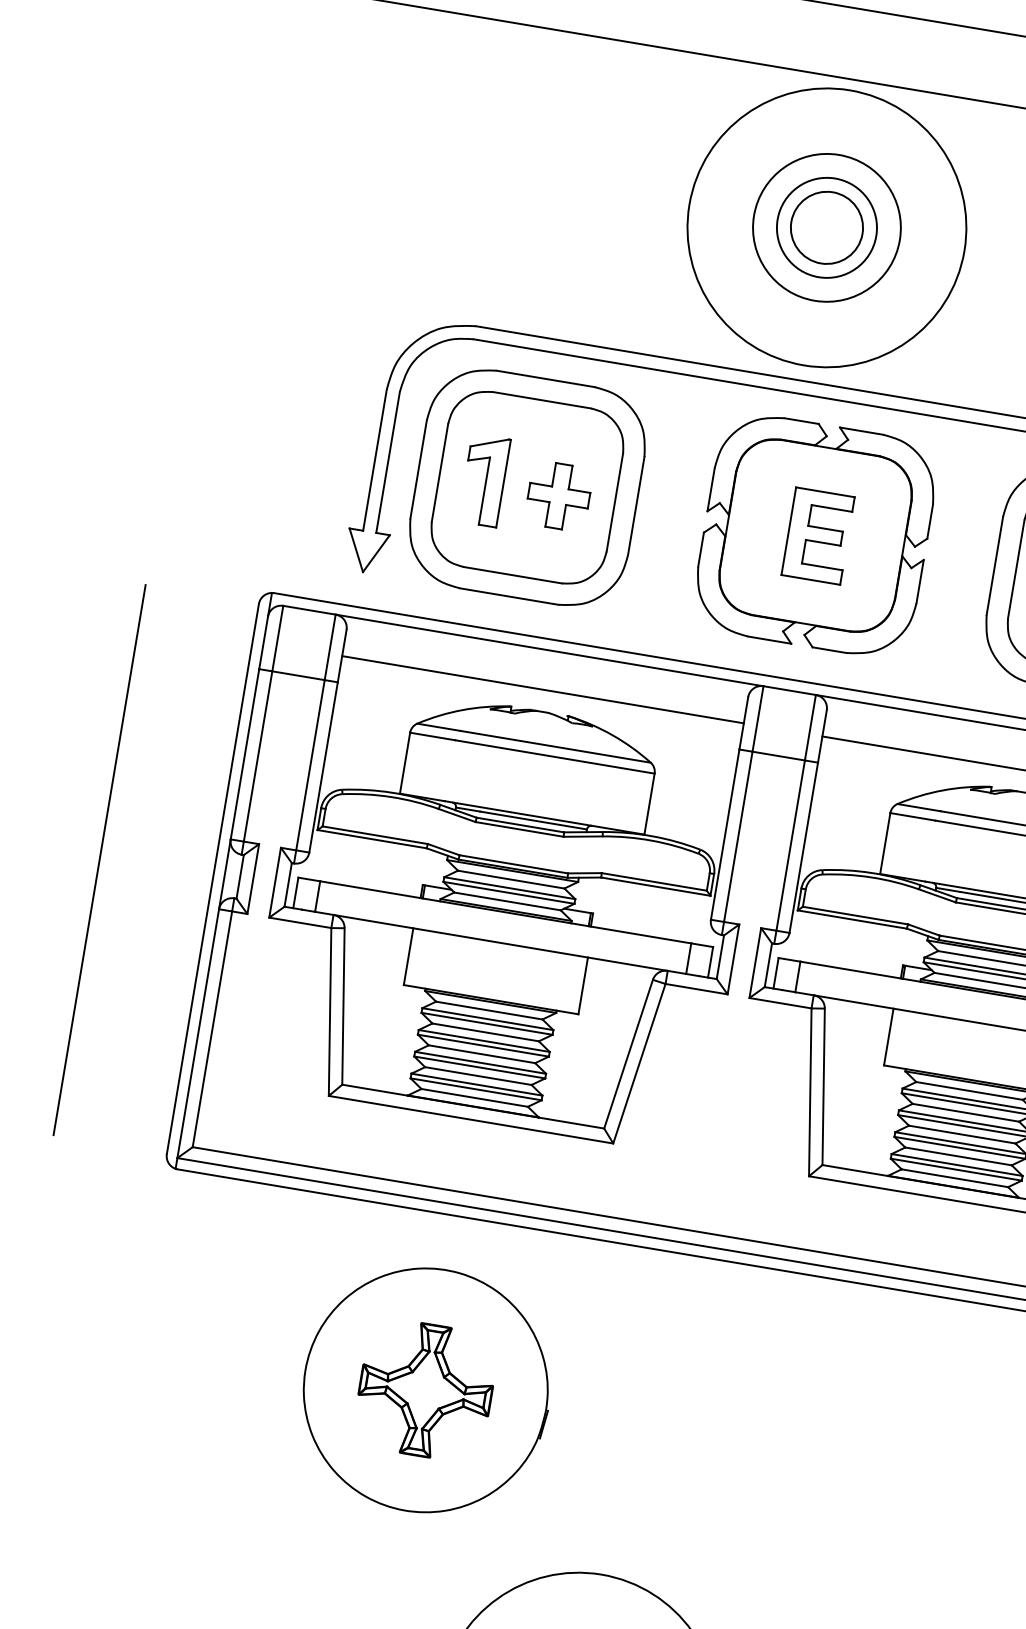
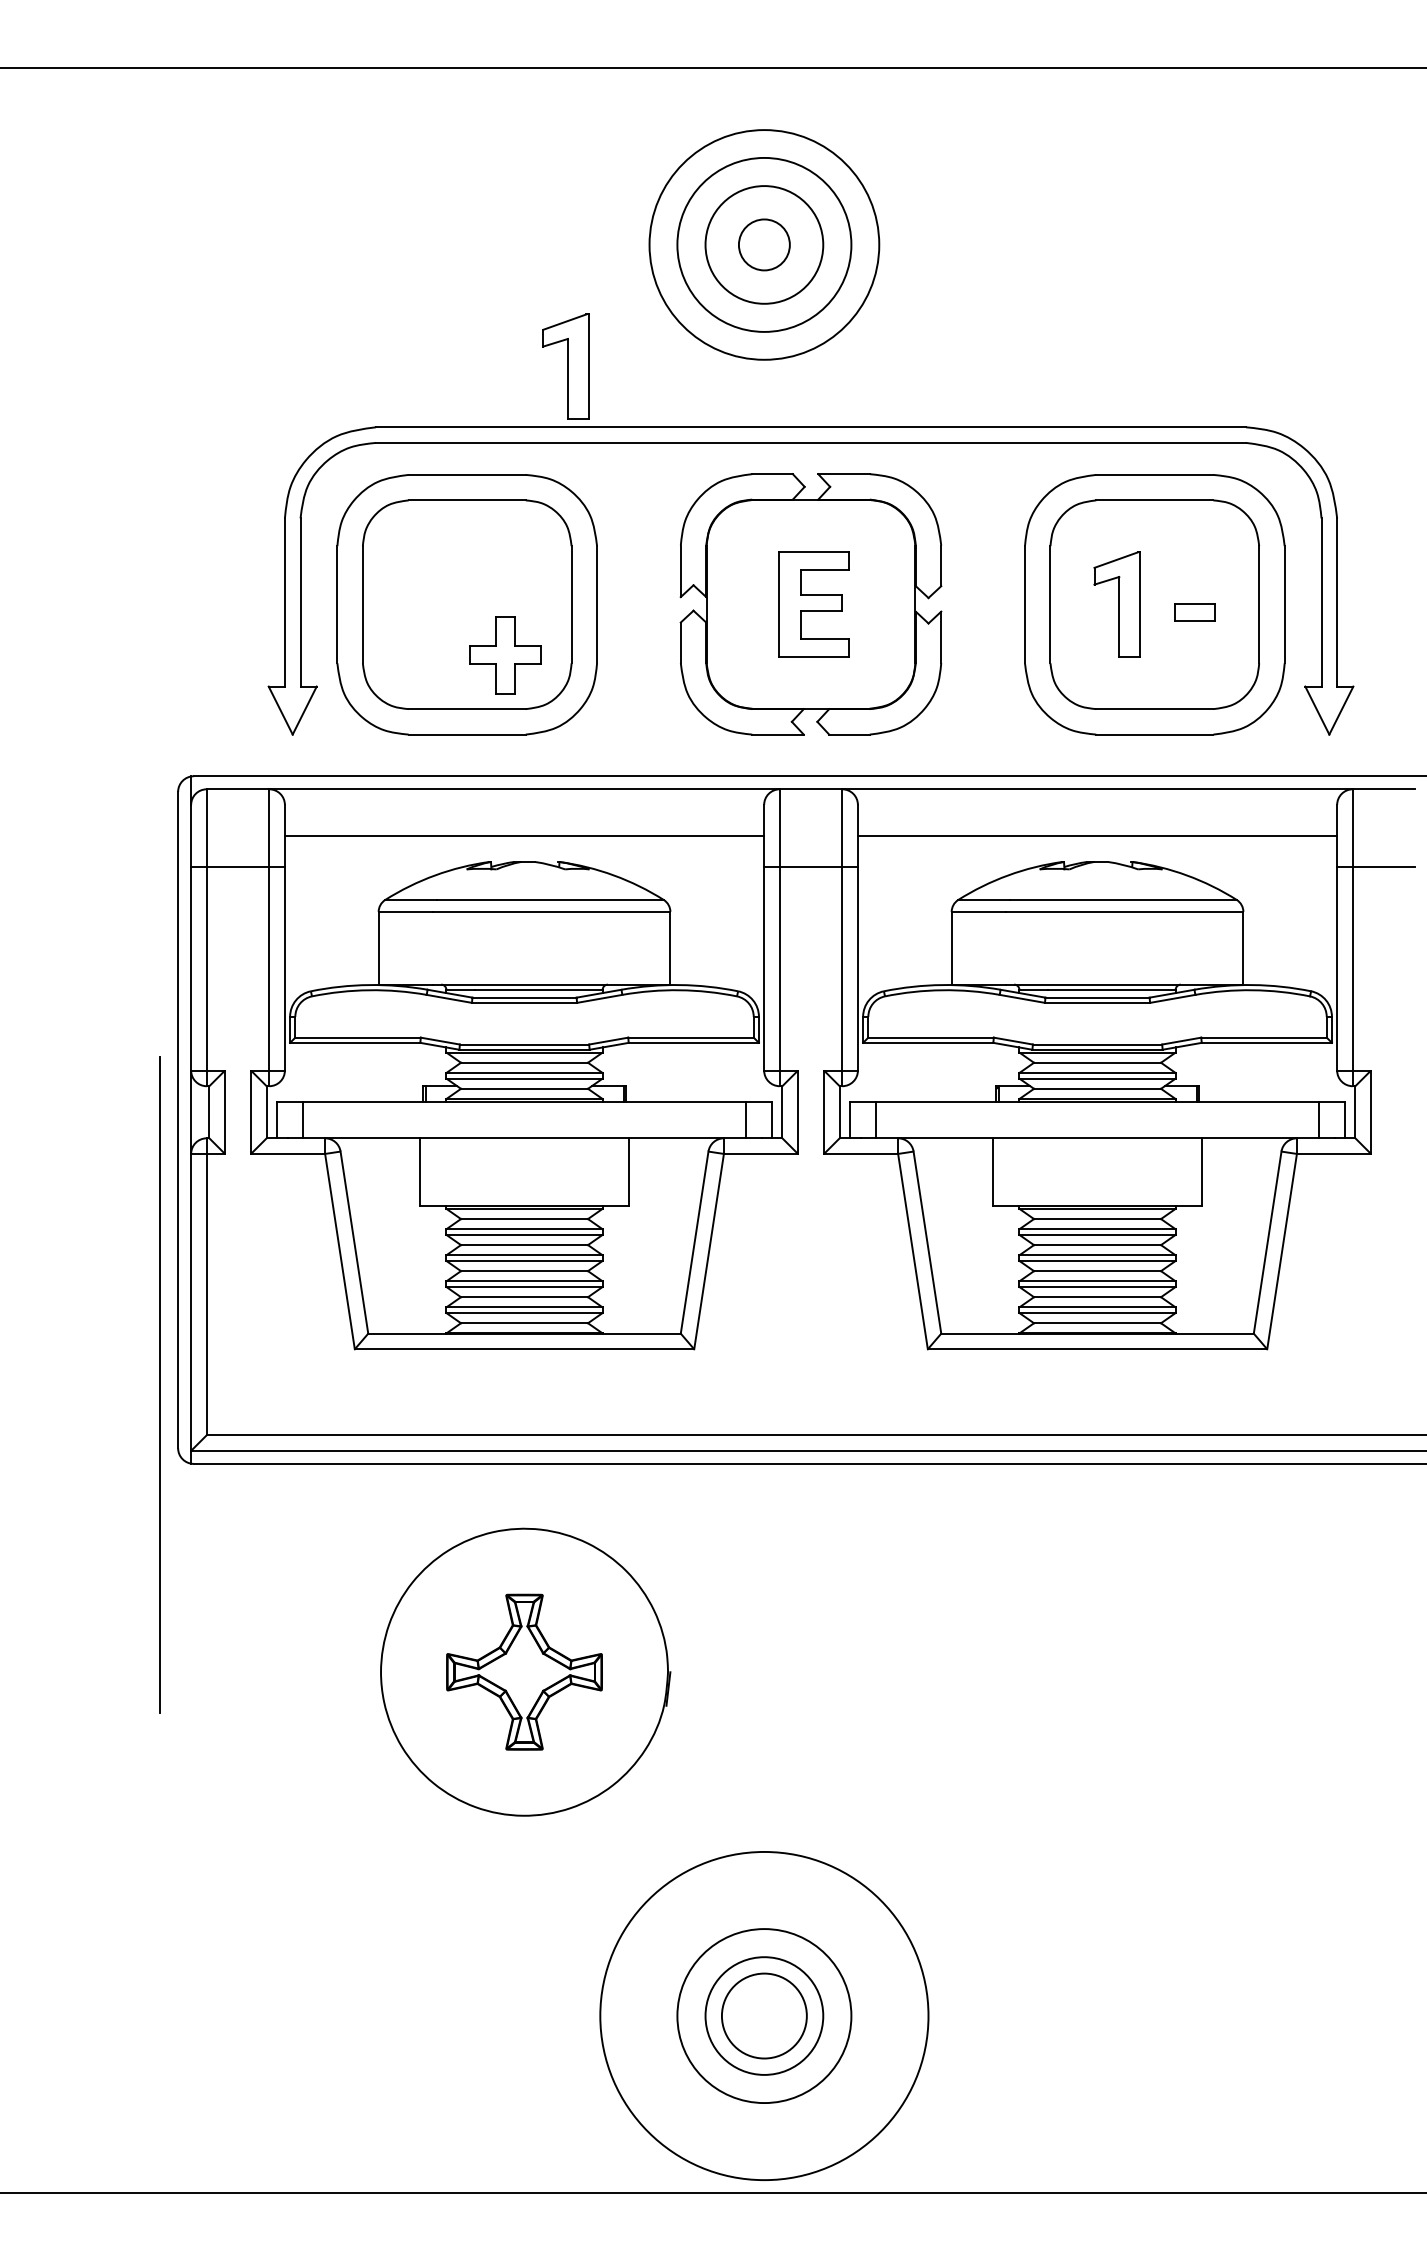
circle: (826, 227) -> (763, 244), size x0.6
circle: (827, 227) -> (764, 244), size x0.7
part: (484, 480) -> (565, 366), moved
part: (558, 496) -> (505, 655), moved
line: (99, 859) -> (159, 1384), moved

